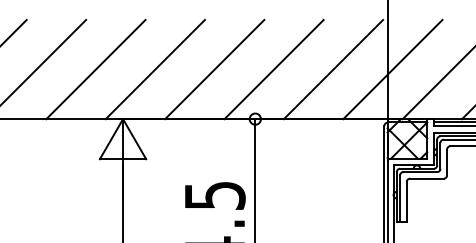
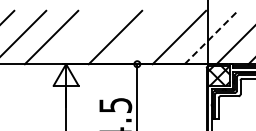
line: (155, 69) -> (83, 37), removed
line: (274, 69) -> (147, 37), removed
line: (393, 69) -> (211, 37), solid -> dashed

